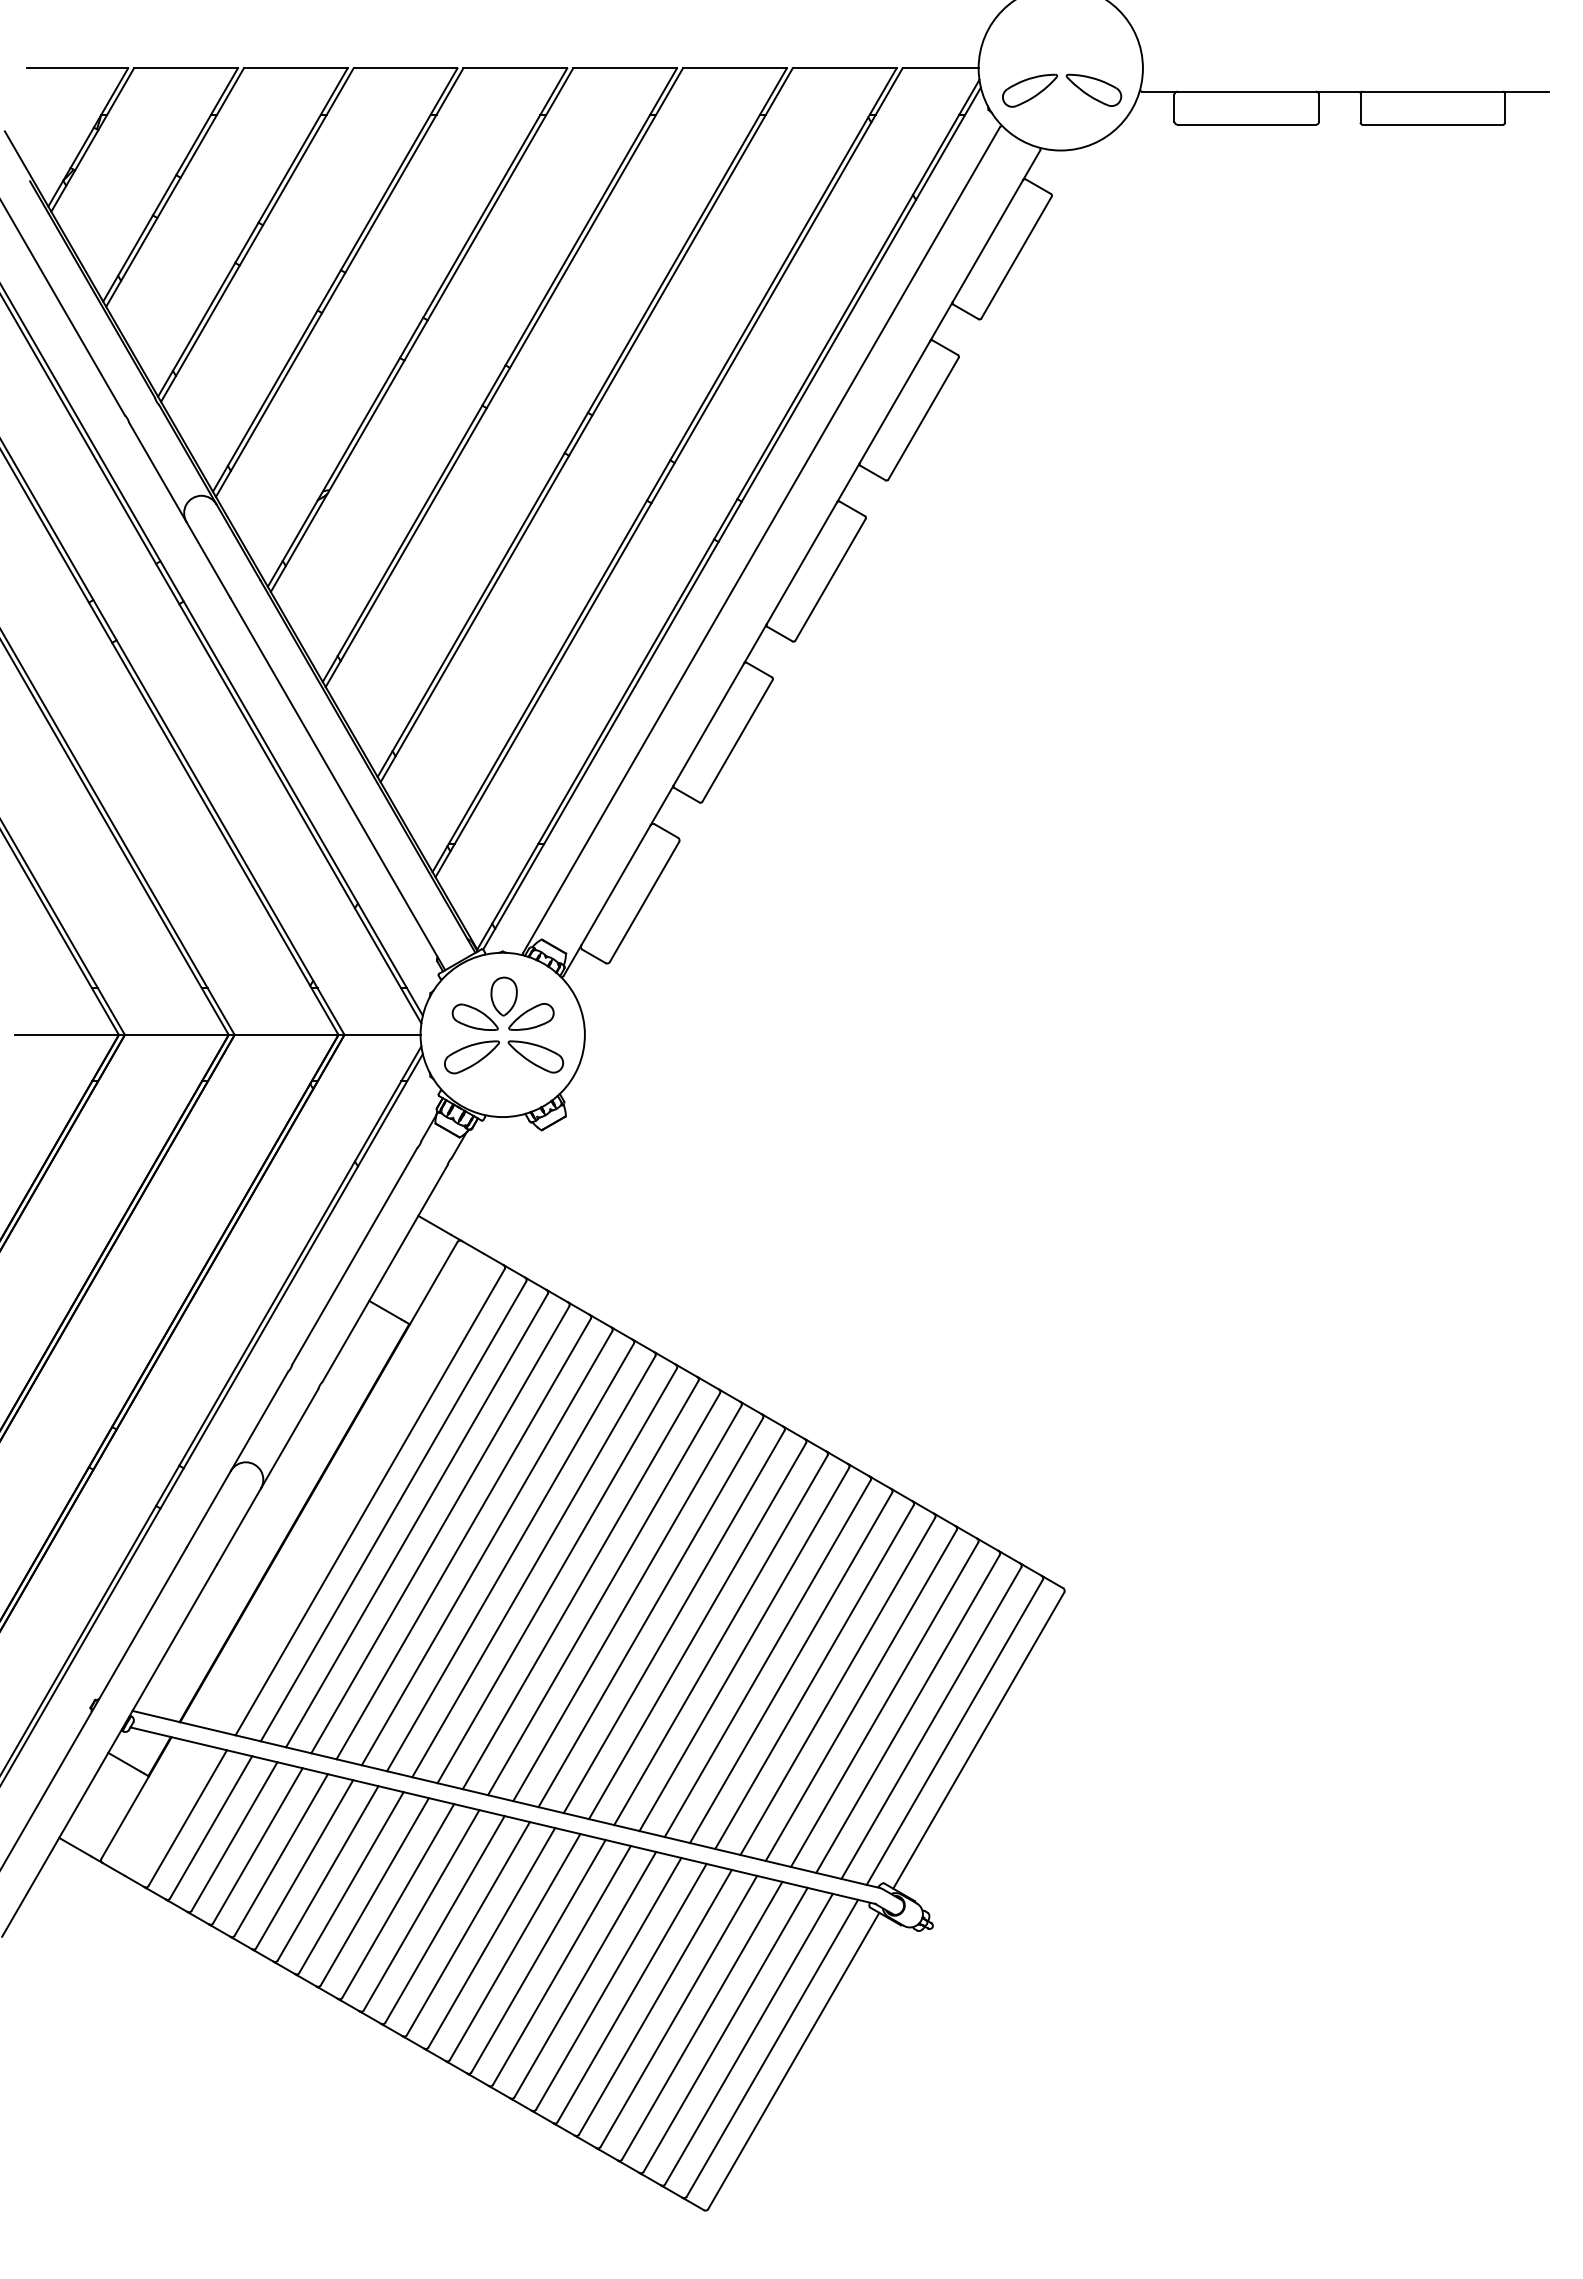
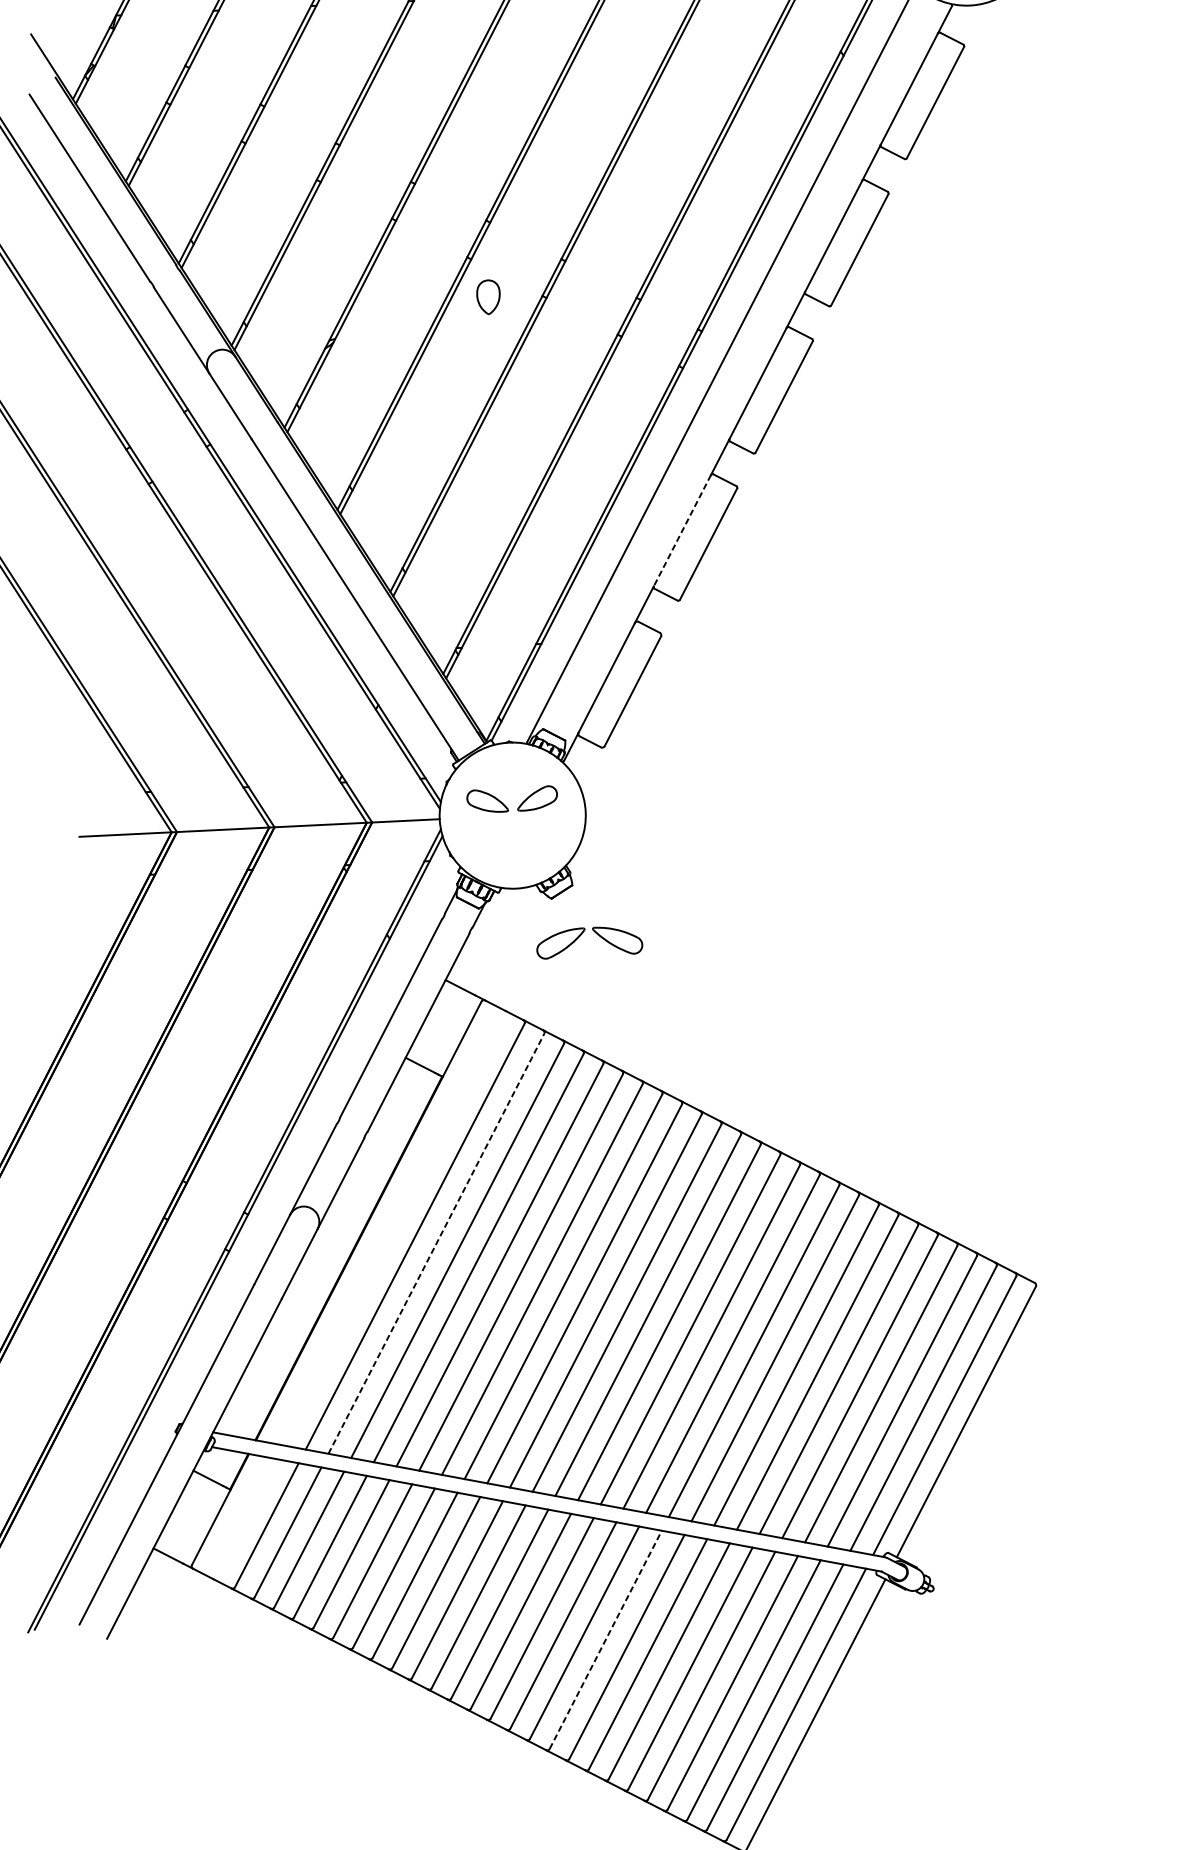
line: (708, 724) -> (682, 530), solid -> dashed
part: (503, 996) -> (488, 297), moved
part: (495, 1048) -> (581, 934), moved
line: (393, 1511) -> (436, 1243), solid -> dashed
line: (561, 1965) -> (605, 1639), solid -> dashed

